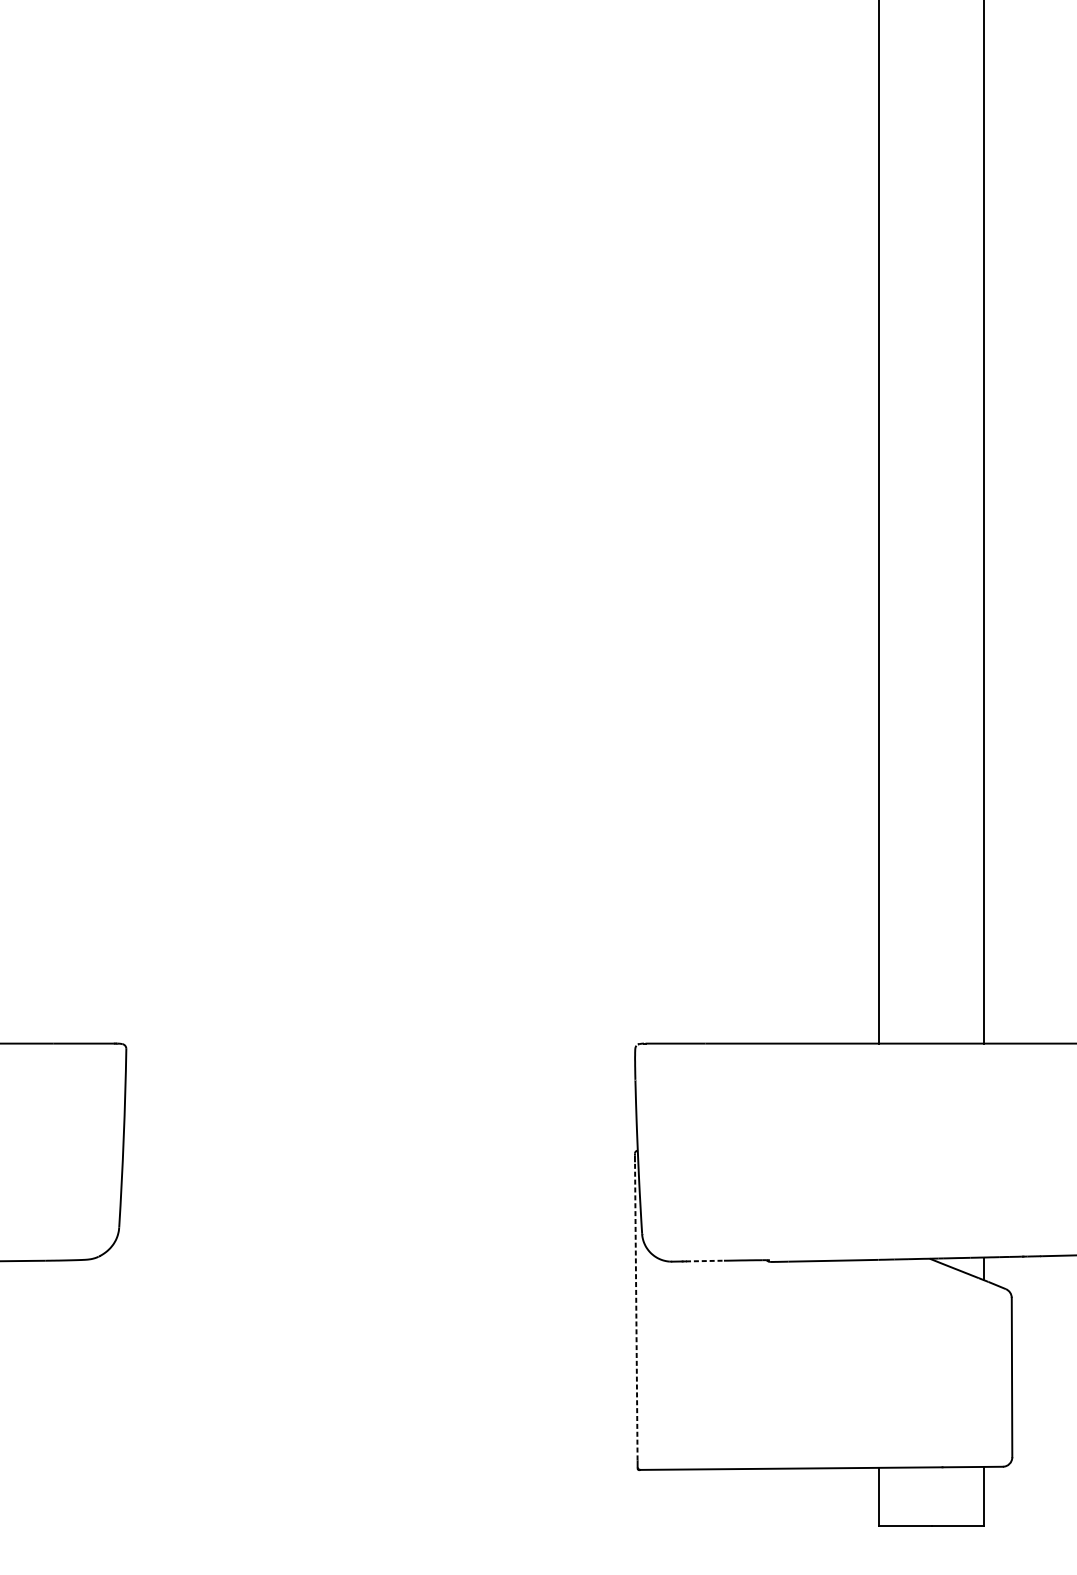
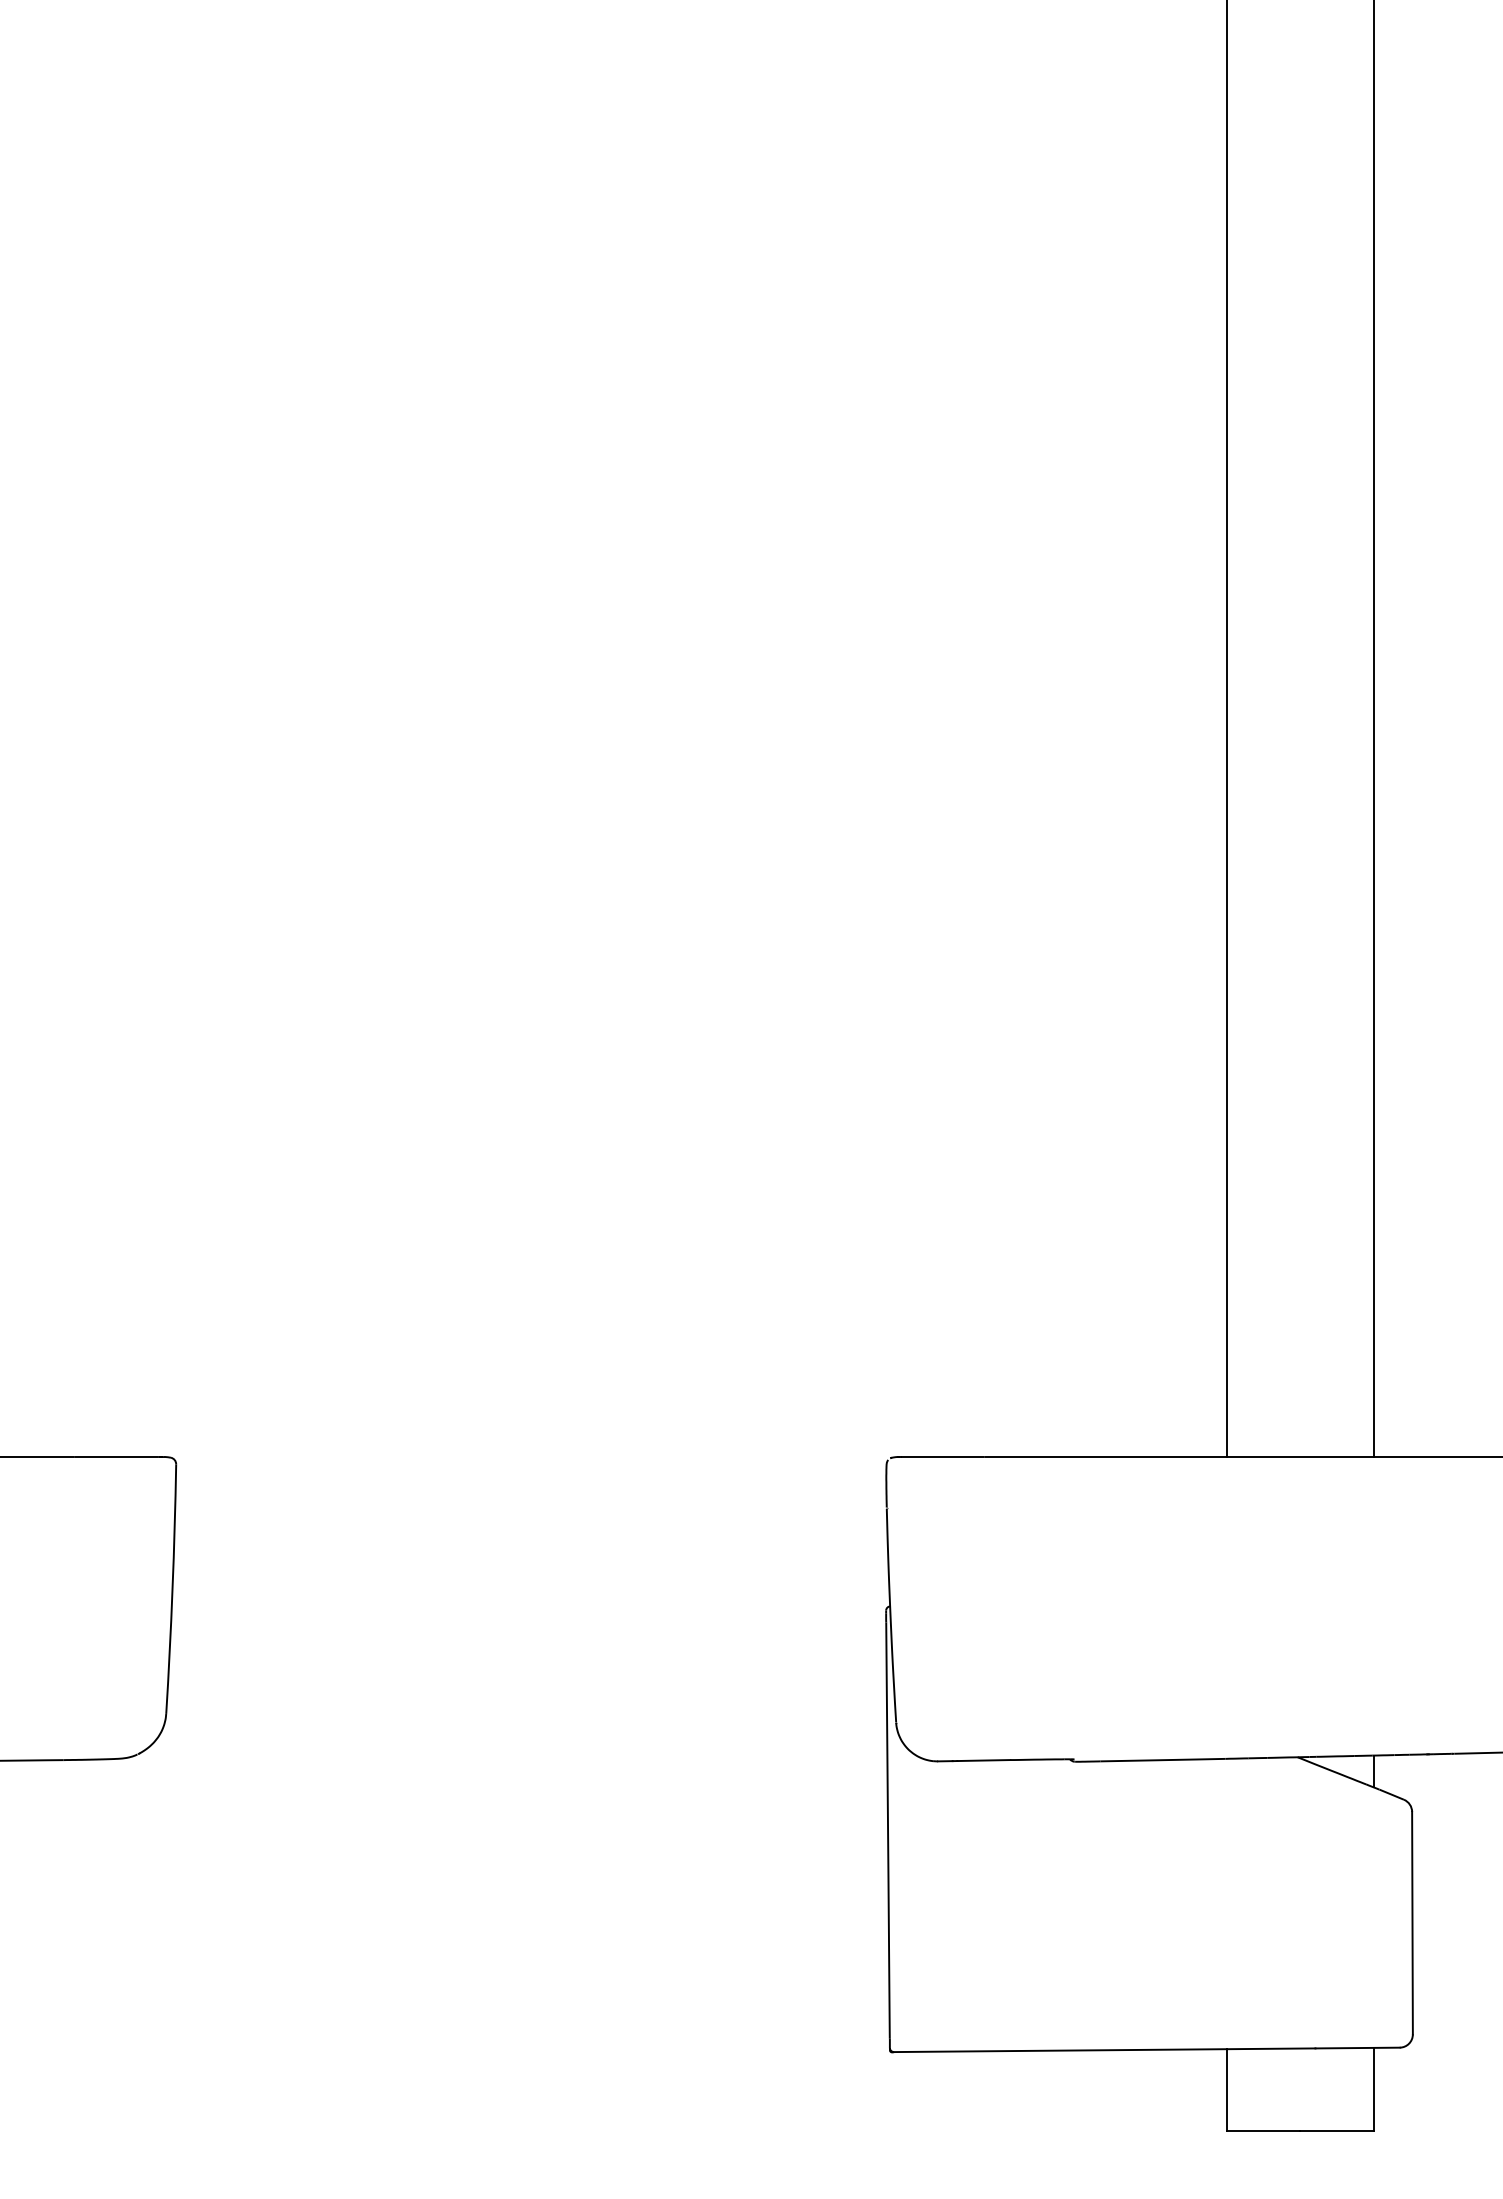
line: (705, 1261) -> (984, 1760), dashed -> solid
line: (636, 1311) -> (888, 1831), dashed -> solid

